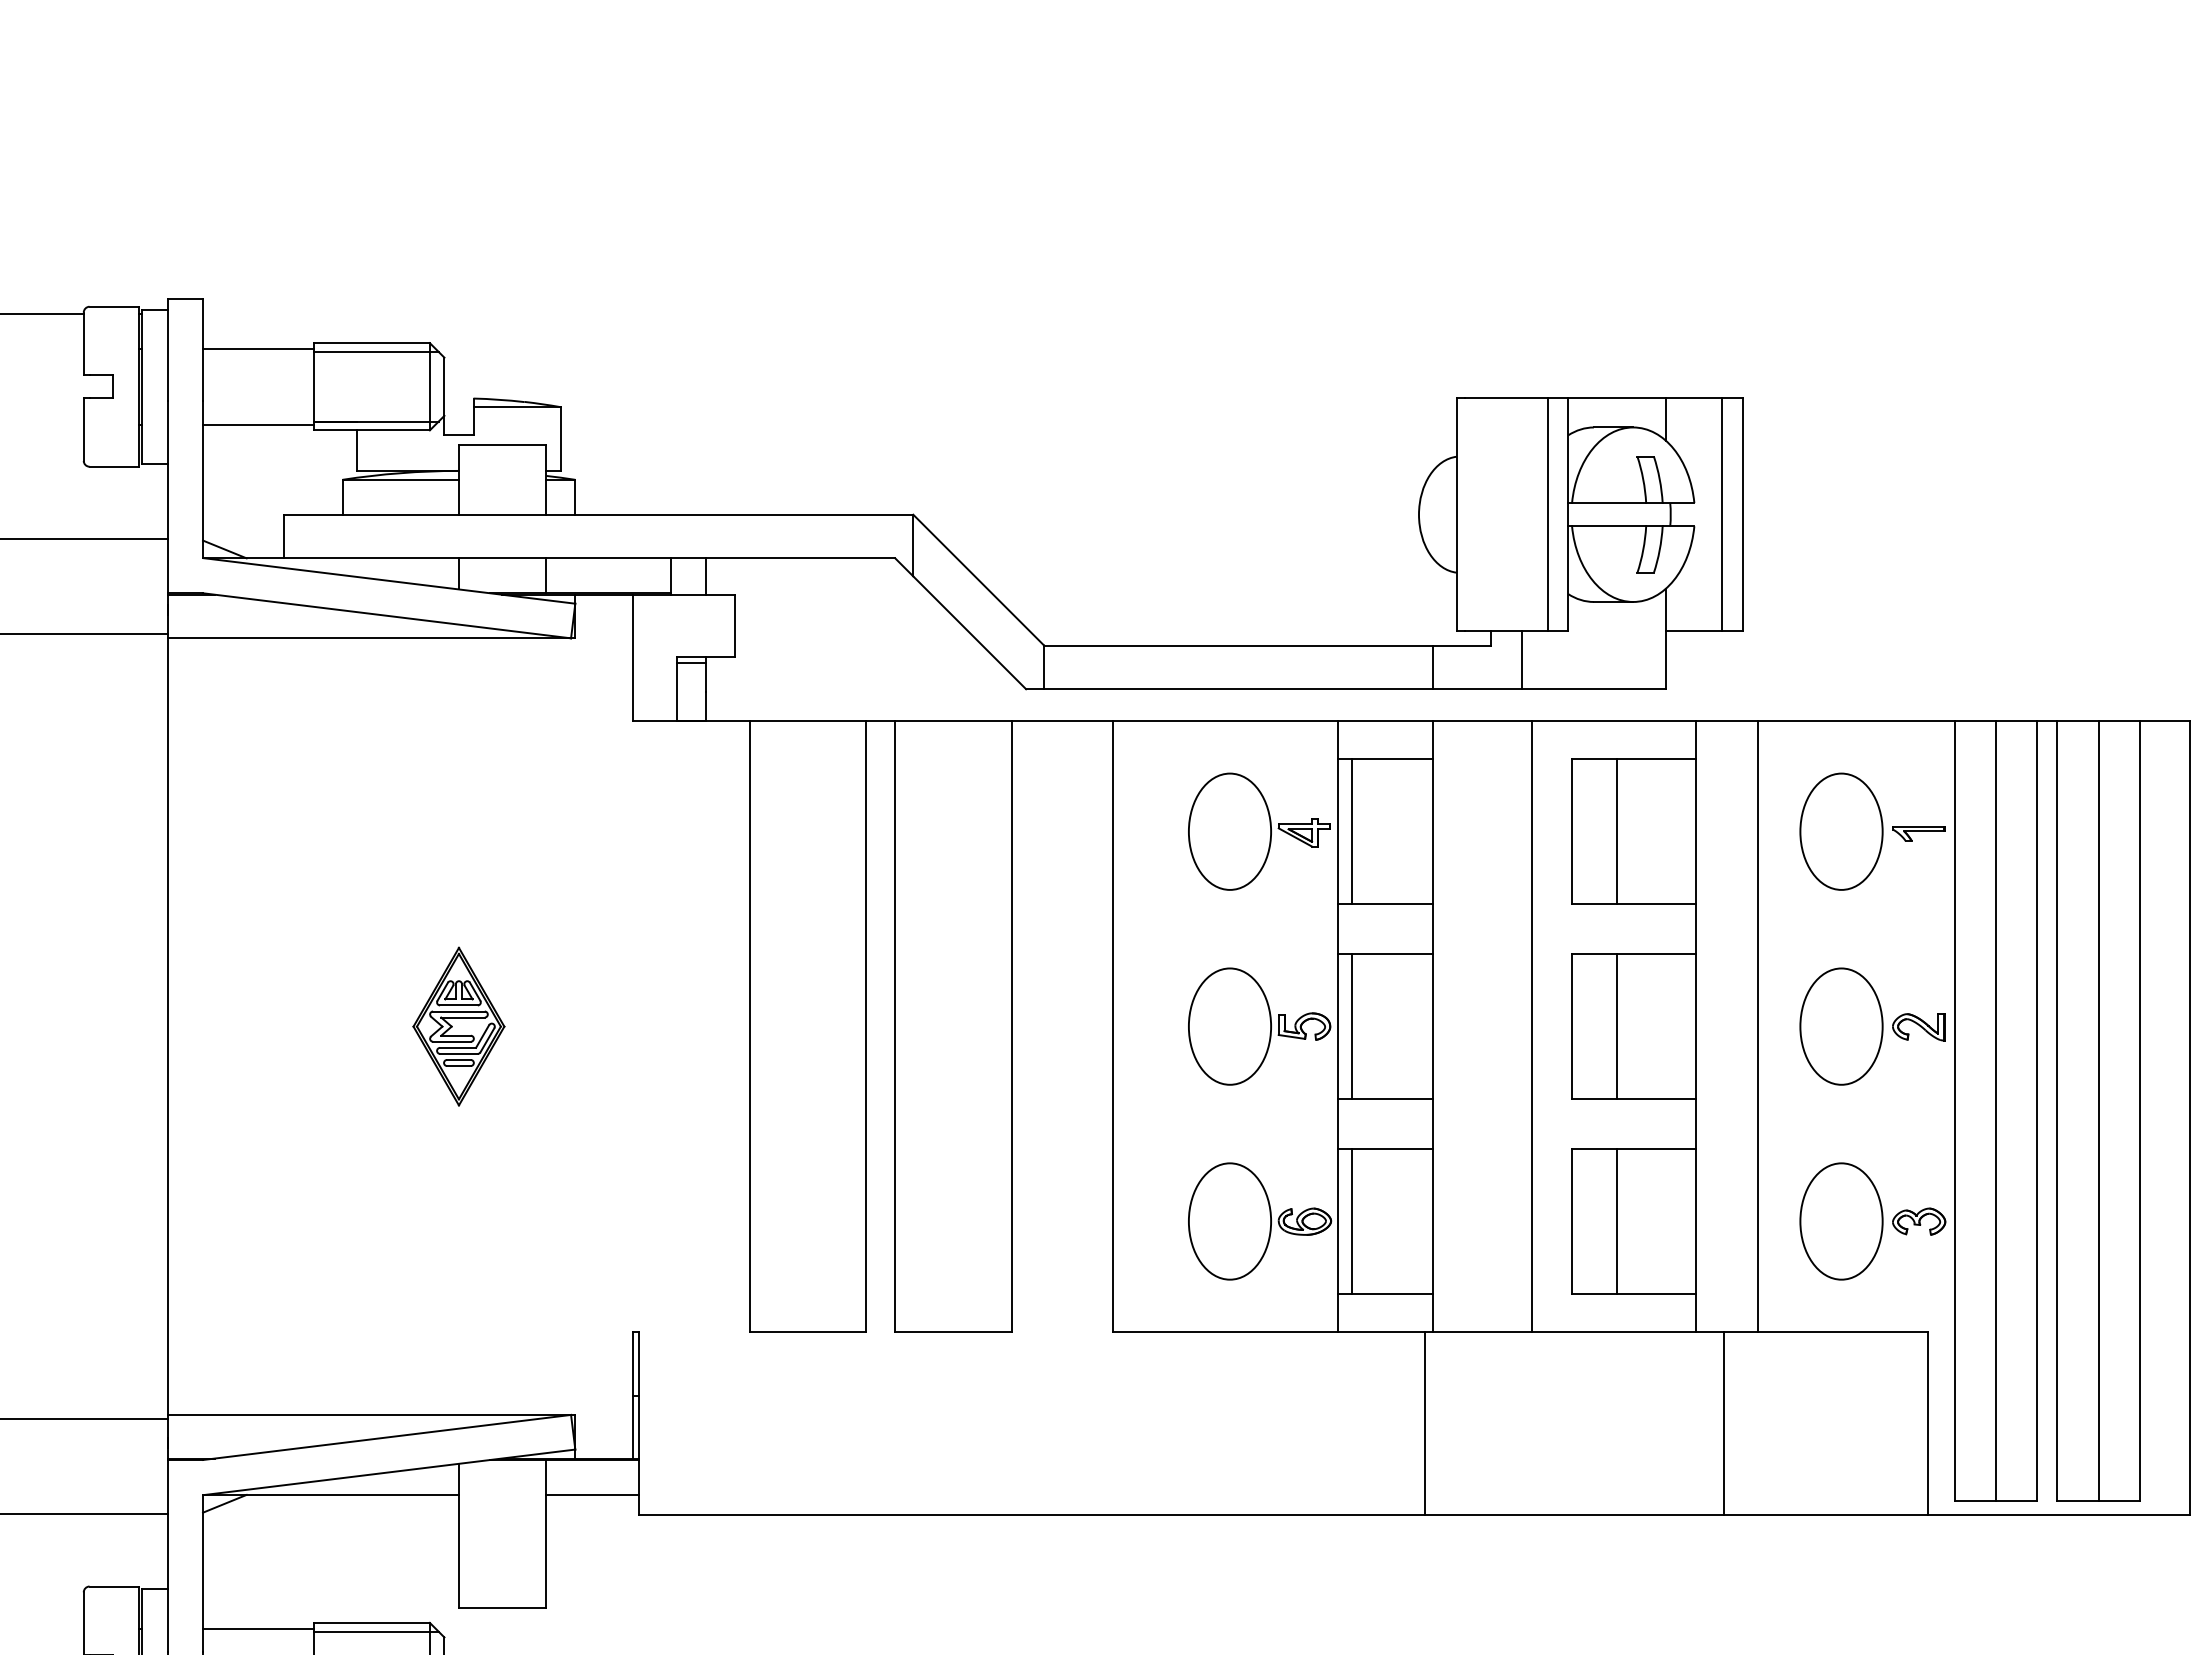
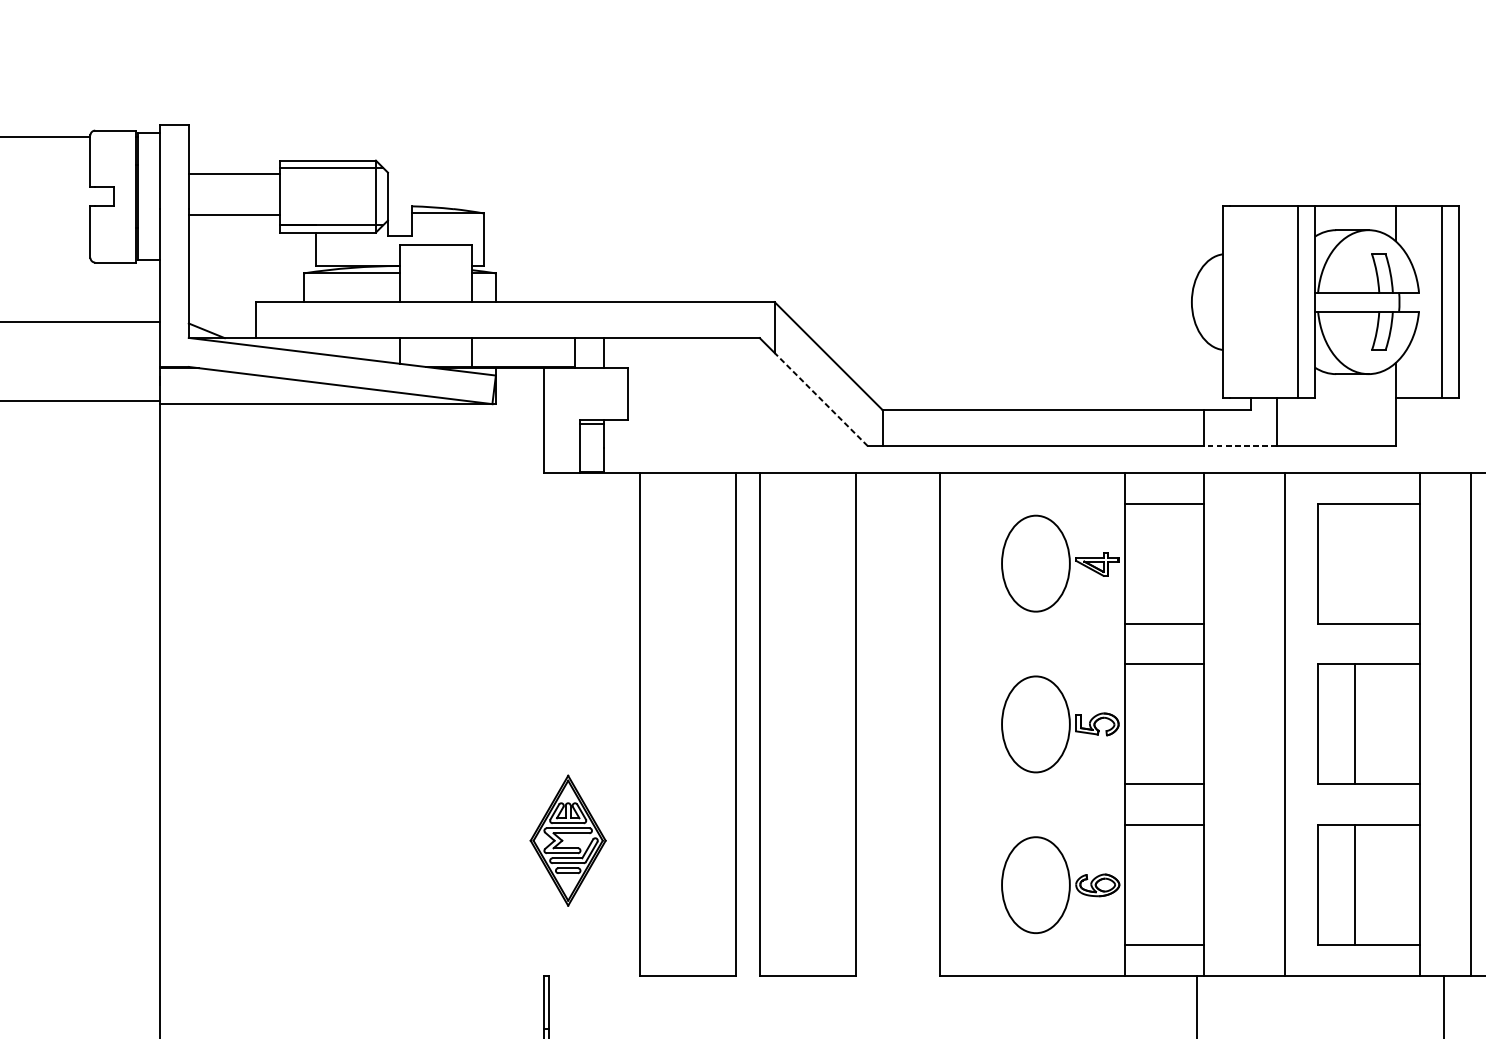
line: (258, 348) -> (234, 214), moved
line: (258, 424) -> (234, 174), moved
line: (969, 632) -> (821, 399), solid -> dashed
line: (1477, 689) -> (1240, 446), solid -> dashed
line: (1352, 831) -> (1137, 563), removed
line: (1617, 831) -> (1355, 563), removed
part: (458, 1026) -> (567, 840), moved
line: (1352, 1026) -> (1137, 724), removed
line: (1352, 1221) -> (1137, 885), removed

